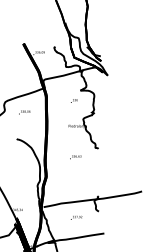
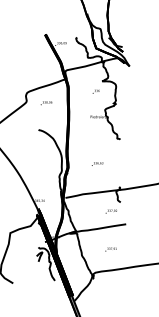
text: (75, 156) -> (97, 163), moved
text: (75, 217) -> (110, 211), moved

